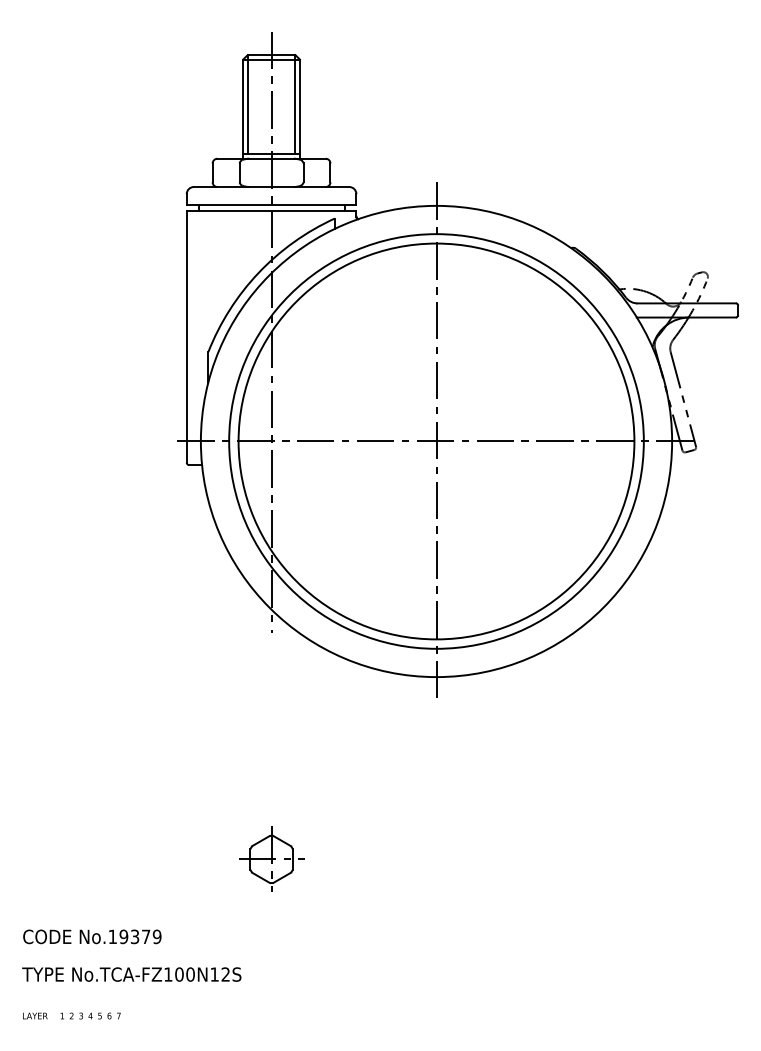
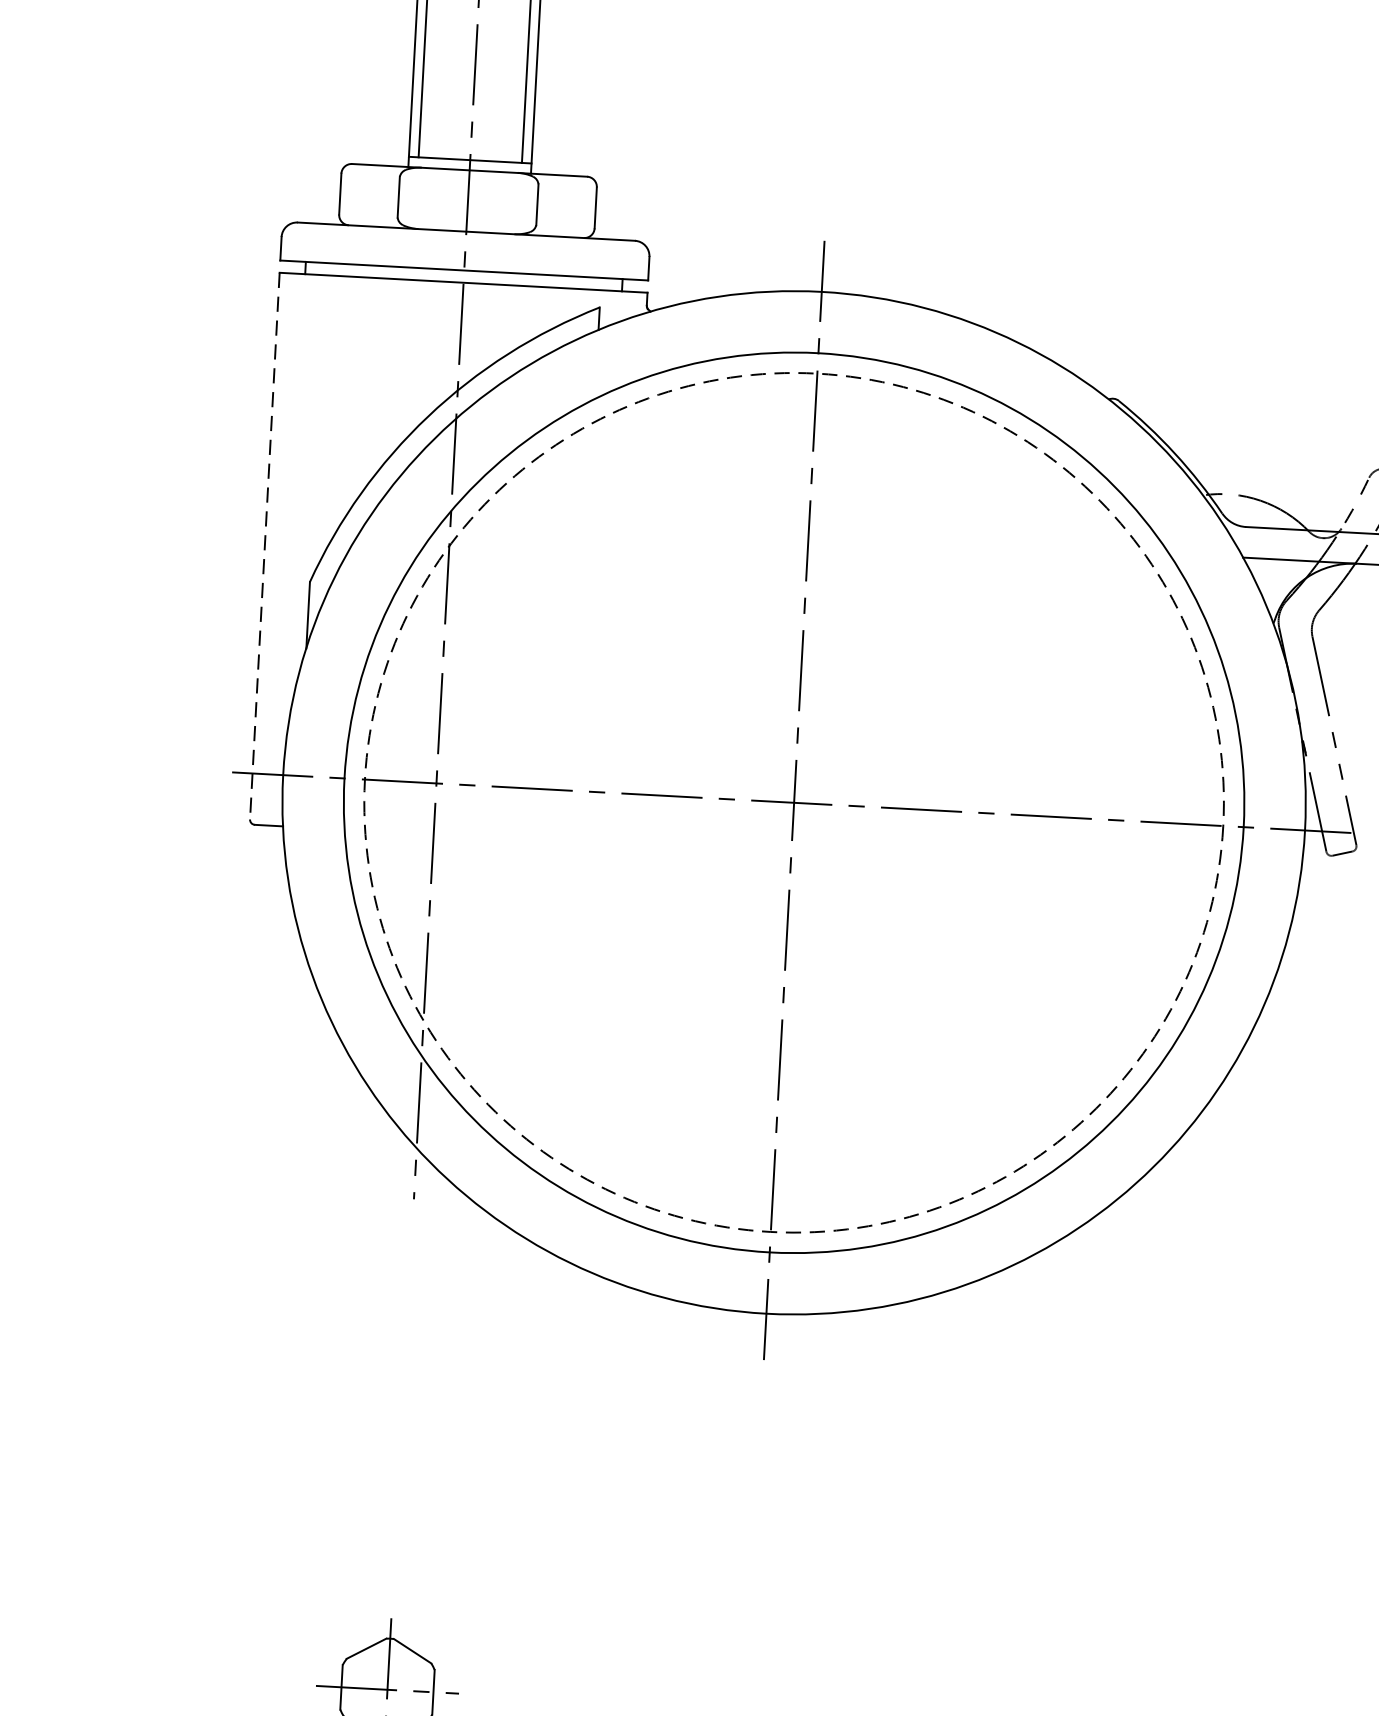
line: (186, 337) -> (264, 547), solid -> dashed
circle: (436, 441) -> (794, 802), solid -> dashed

